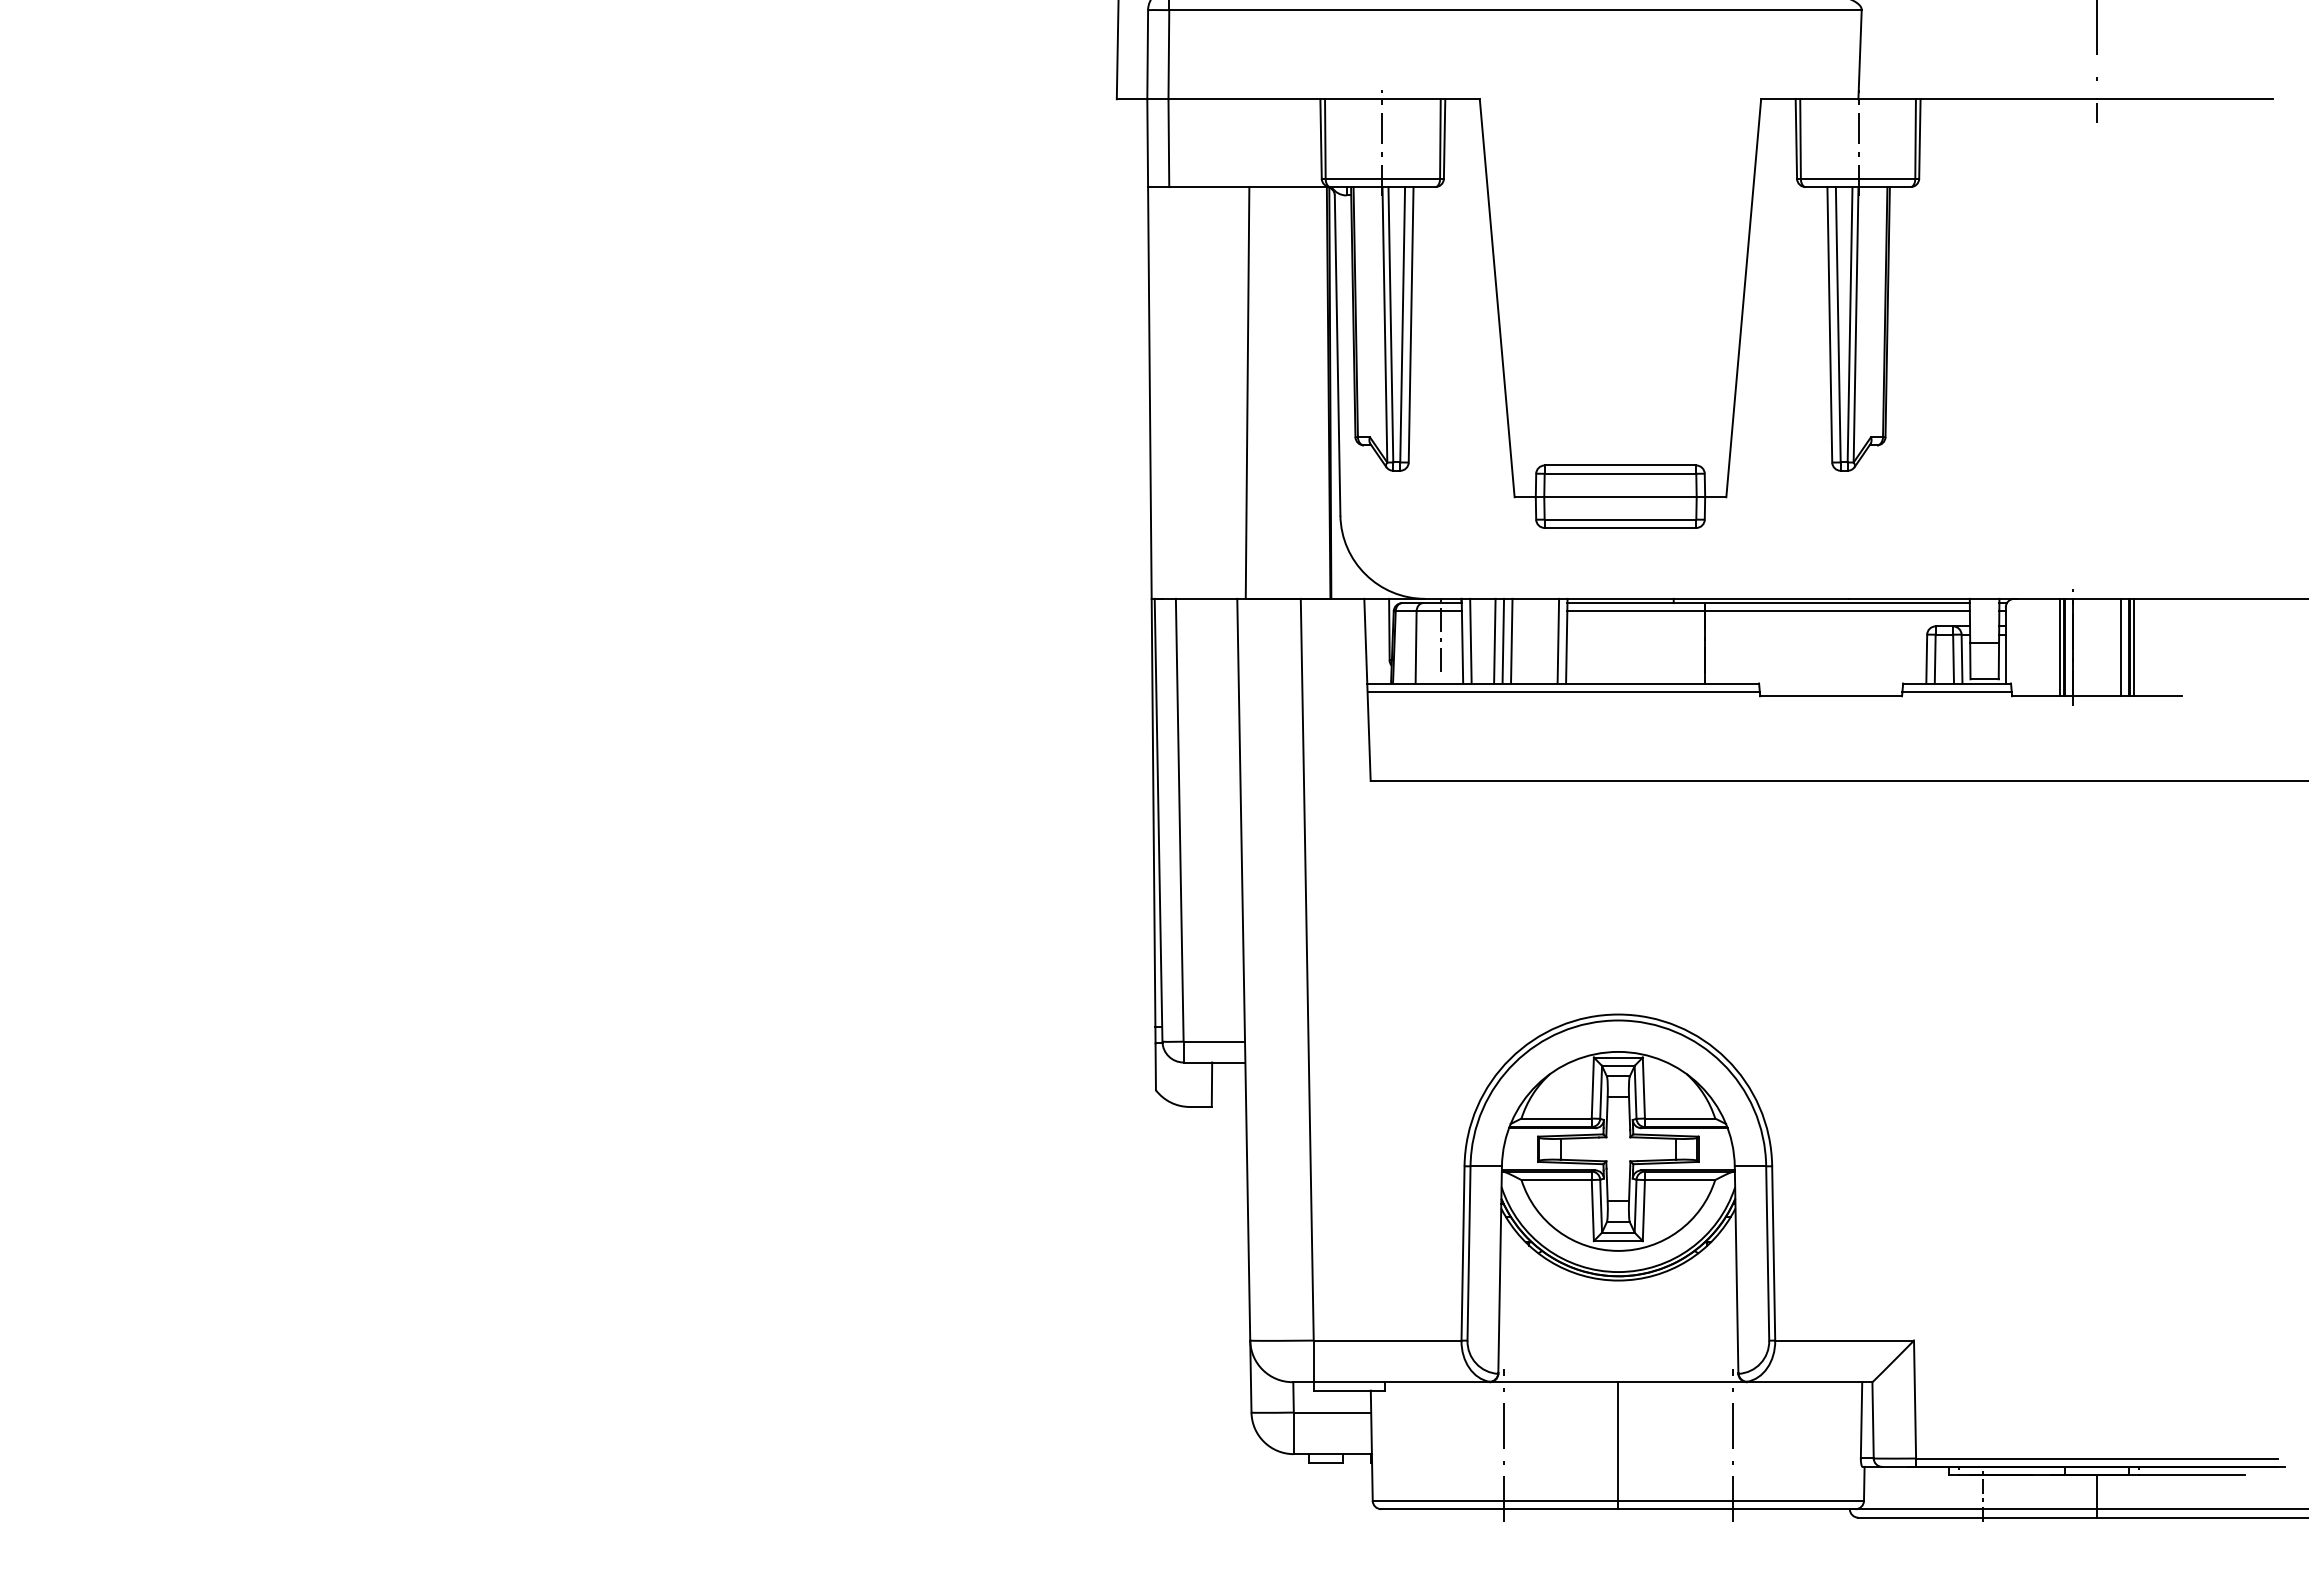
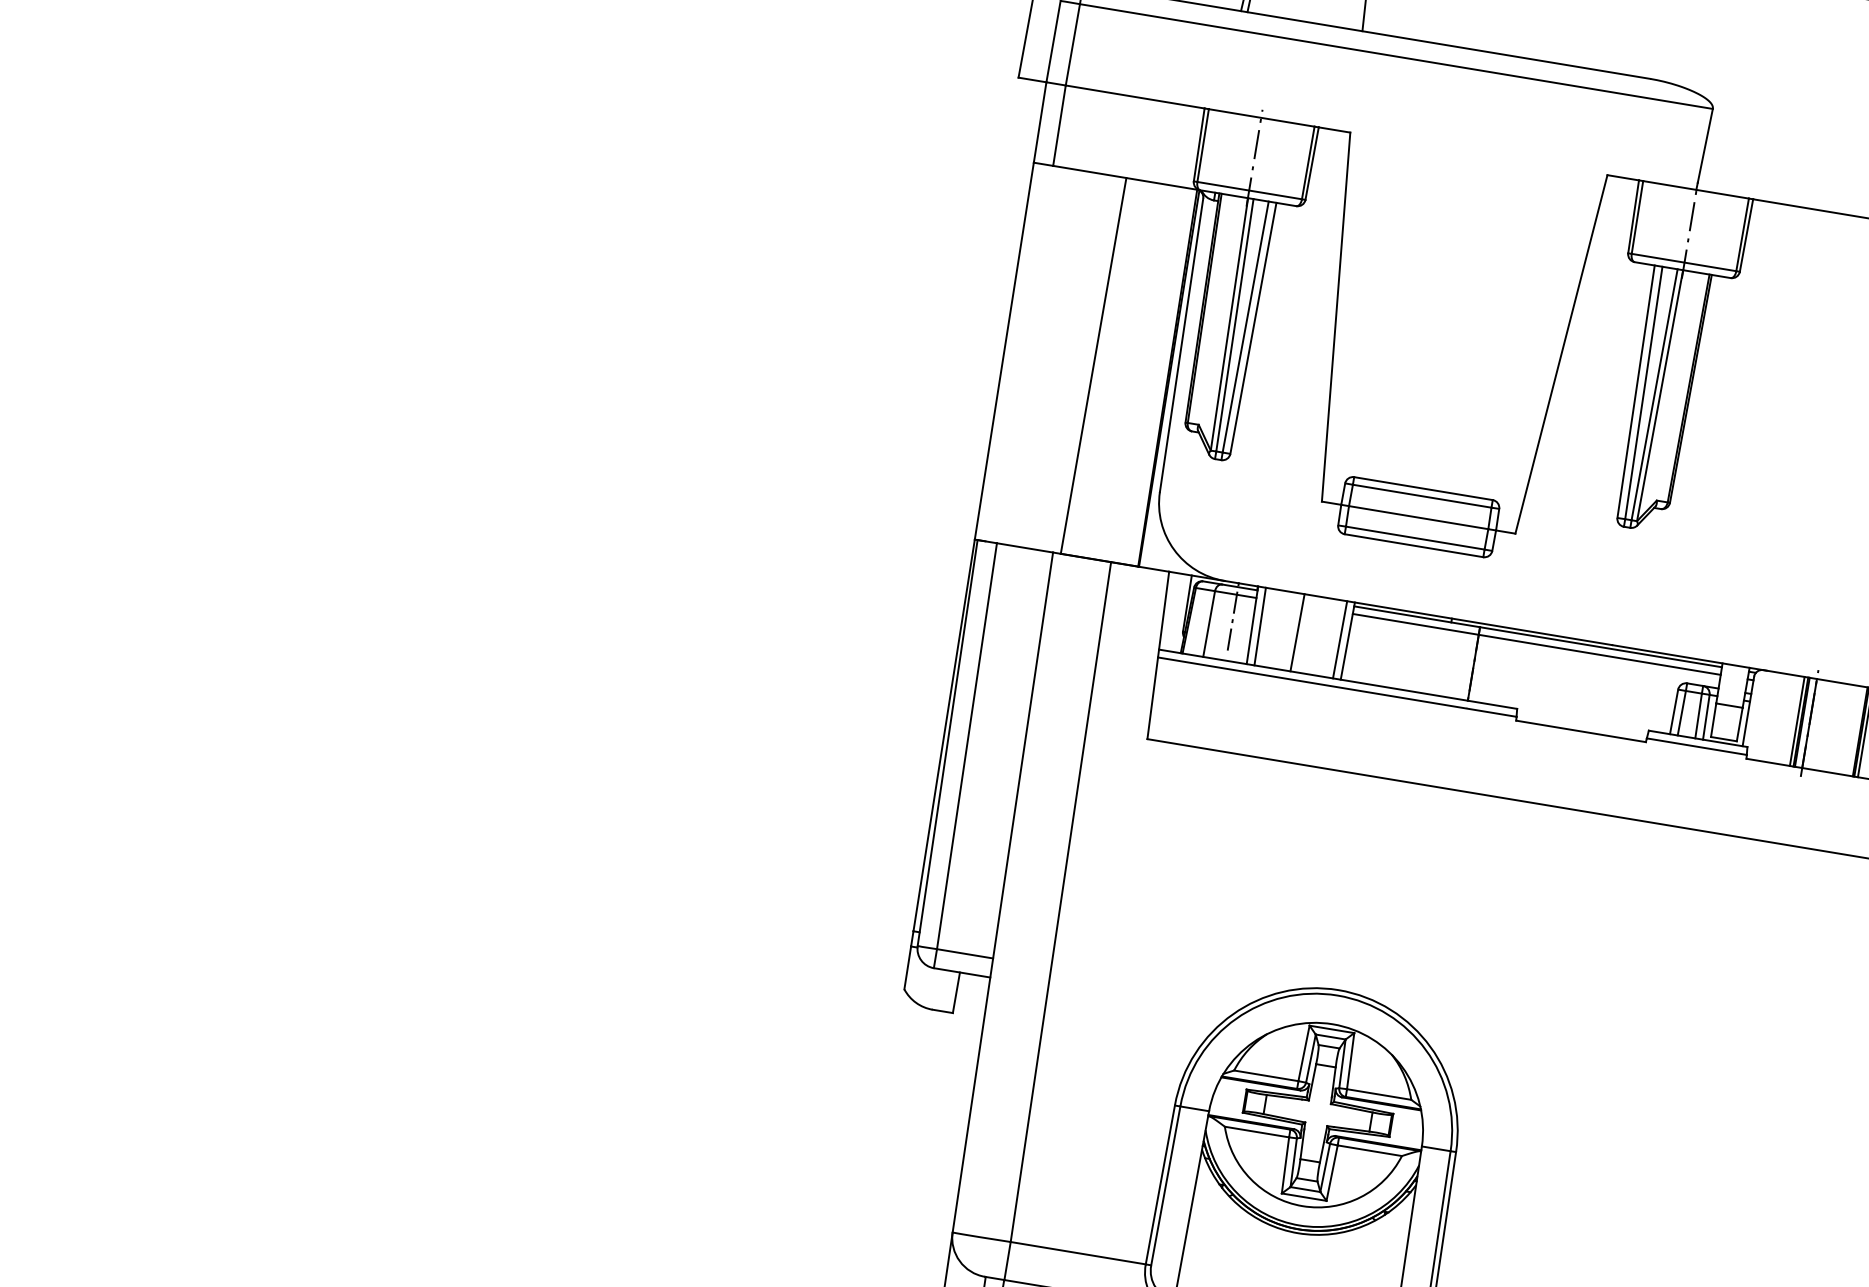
line: (1494, 640) -> (1281, 629), removed
line: (1503, 640) -> (1290, 630), removed
line: (2120, 647) -> (1852, 730), removed

